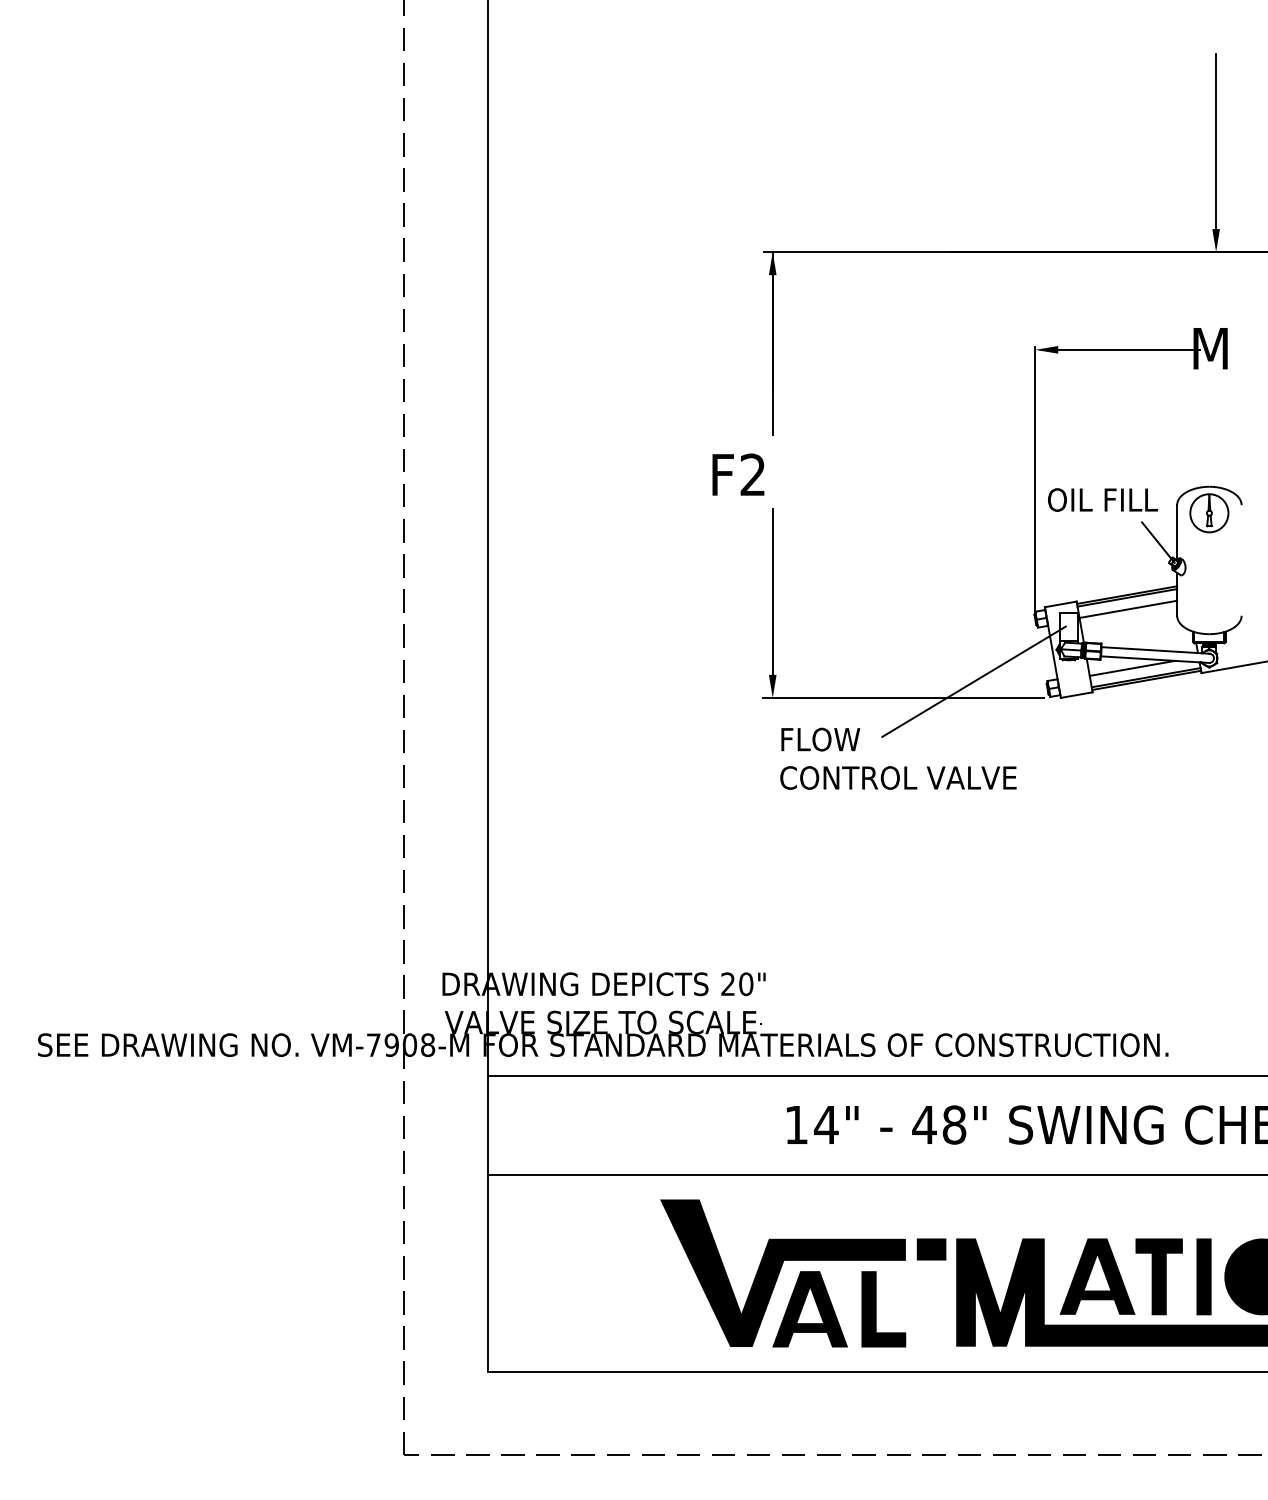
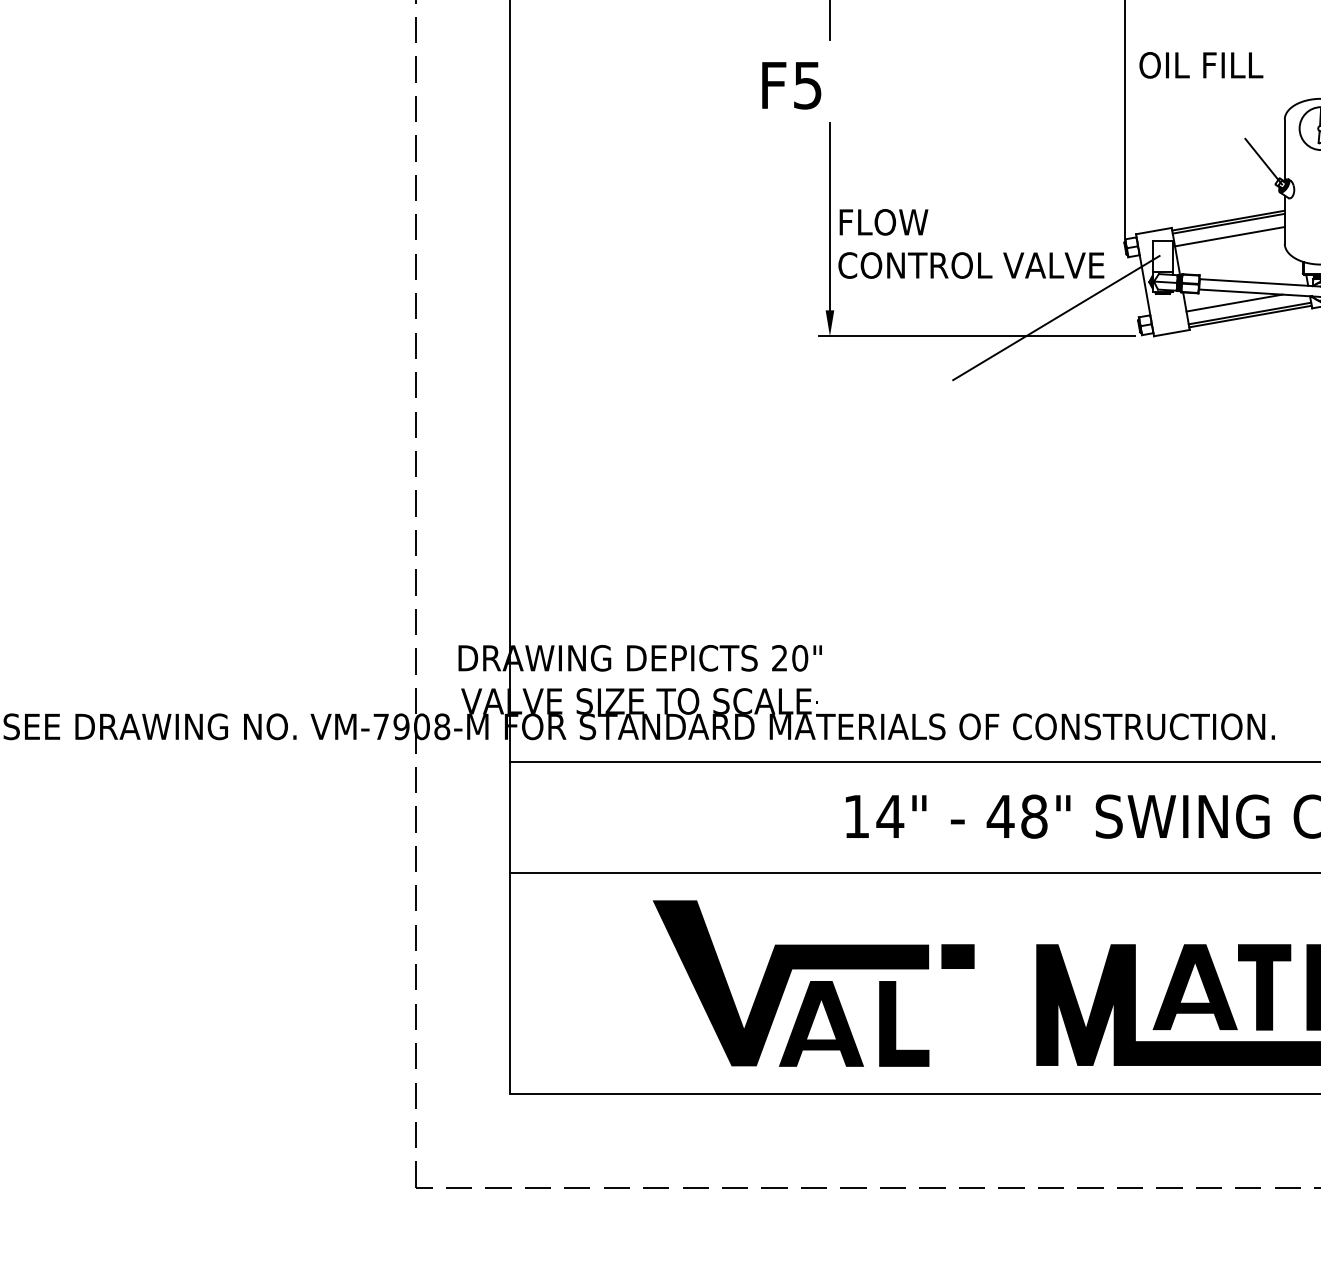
text: (752, 474) -> (807, 84), F2 -> F5
text: (1102, 499) -> (1200, 64), moved
text: (898, 758) -> (971, 243), moved
part: (803, 1273) -> (813, 983), moved

